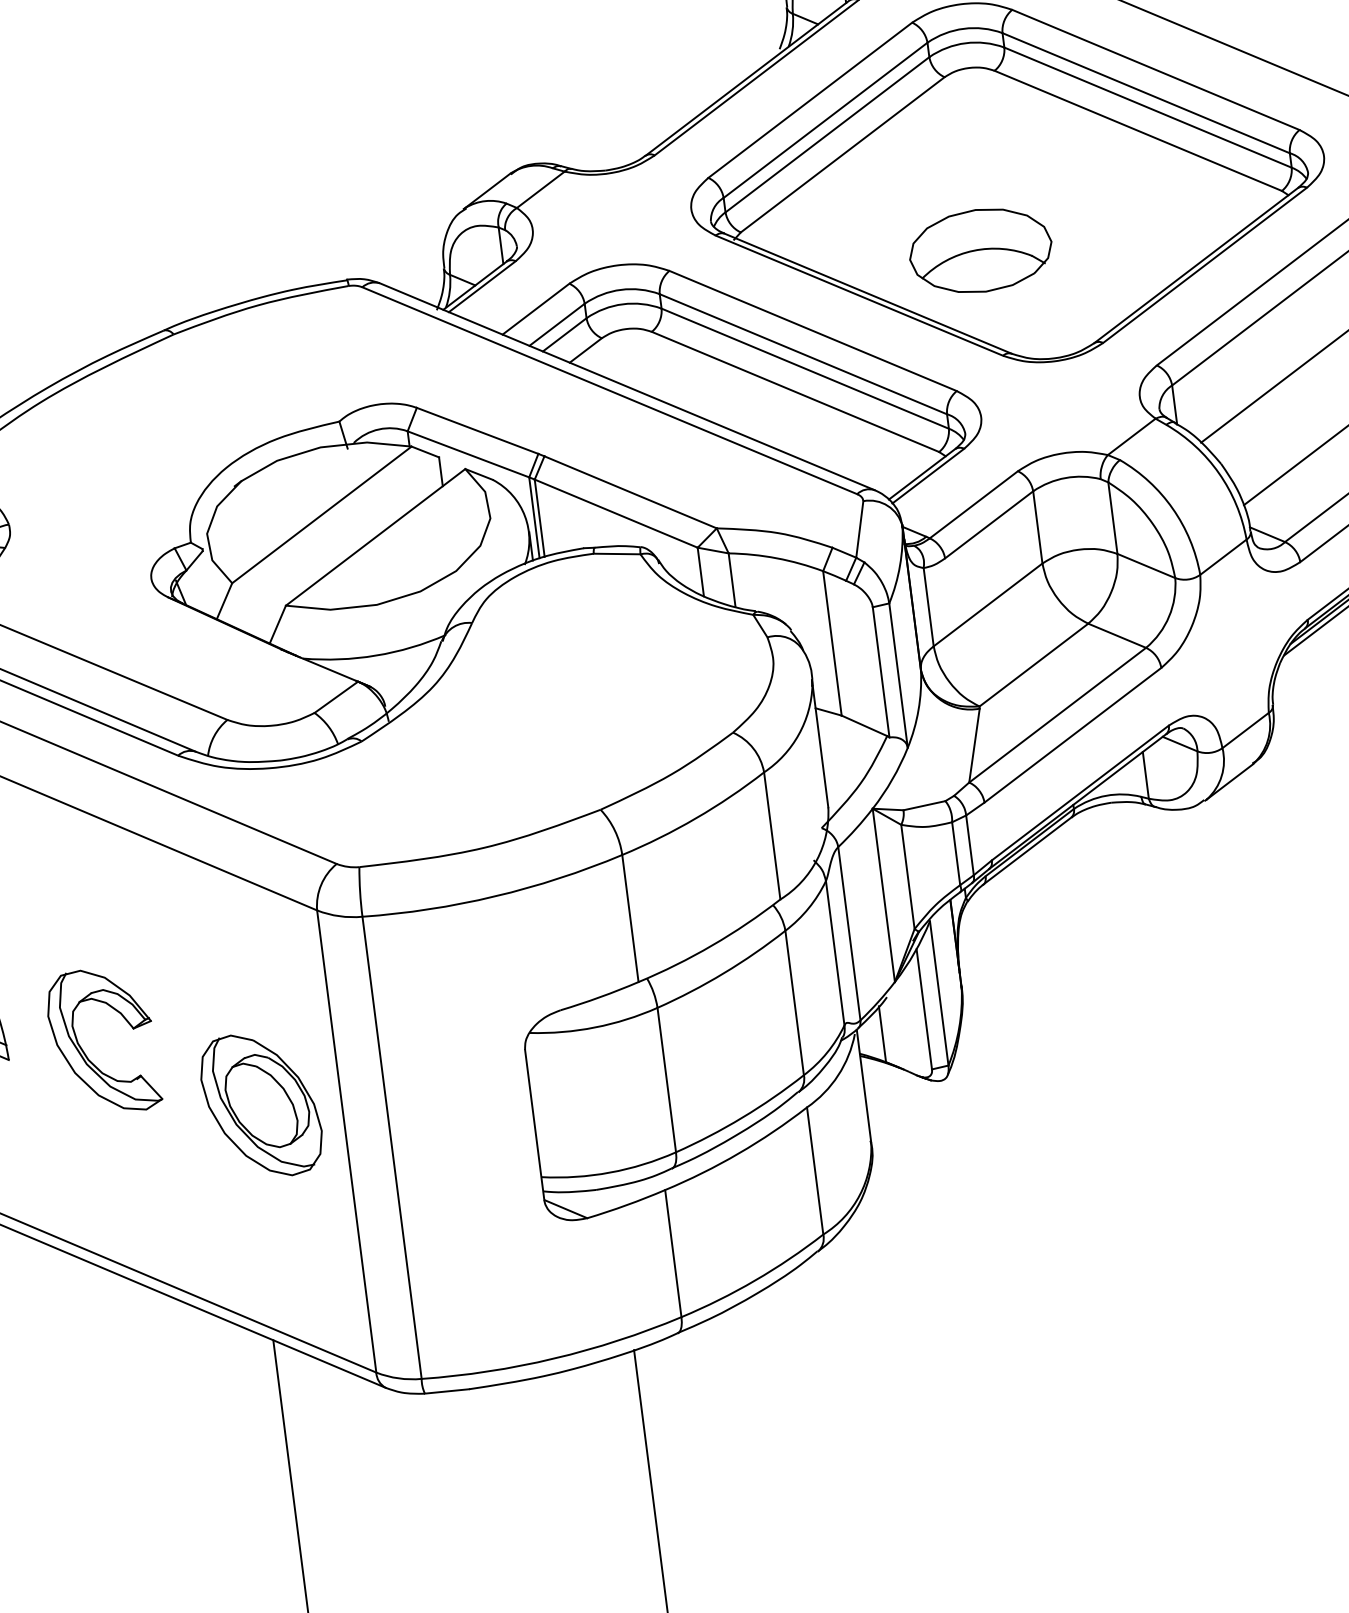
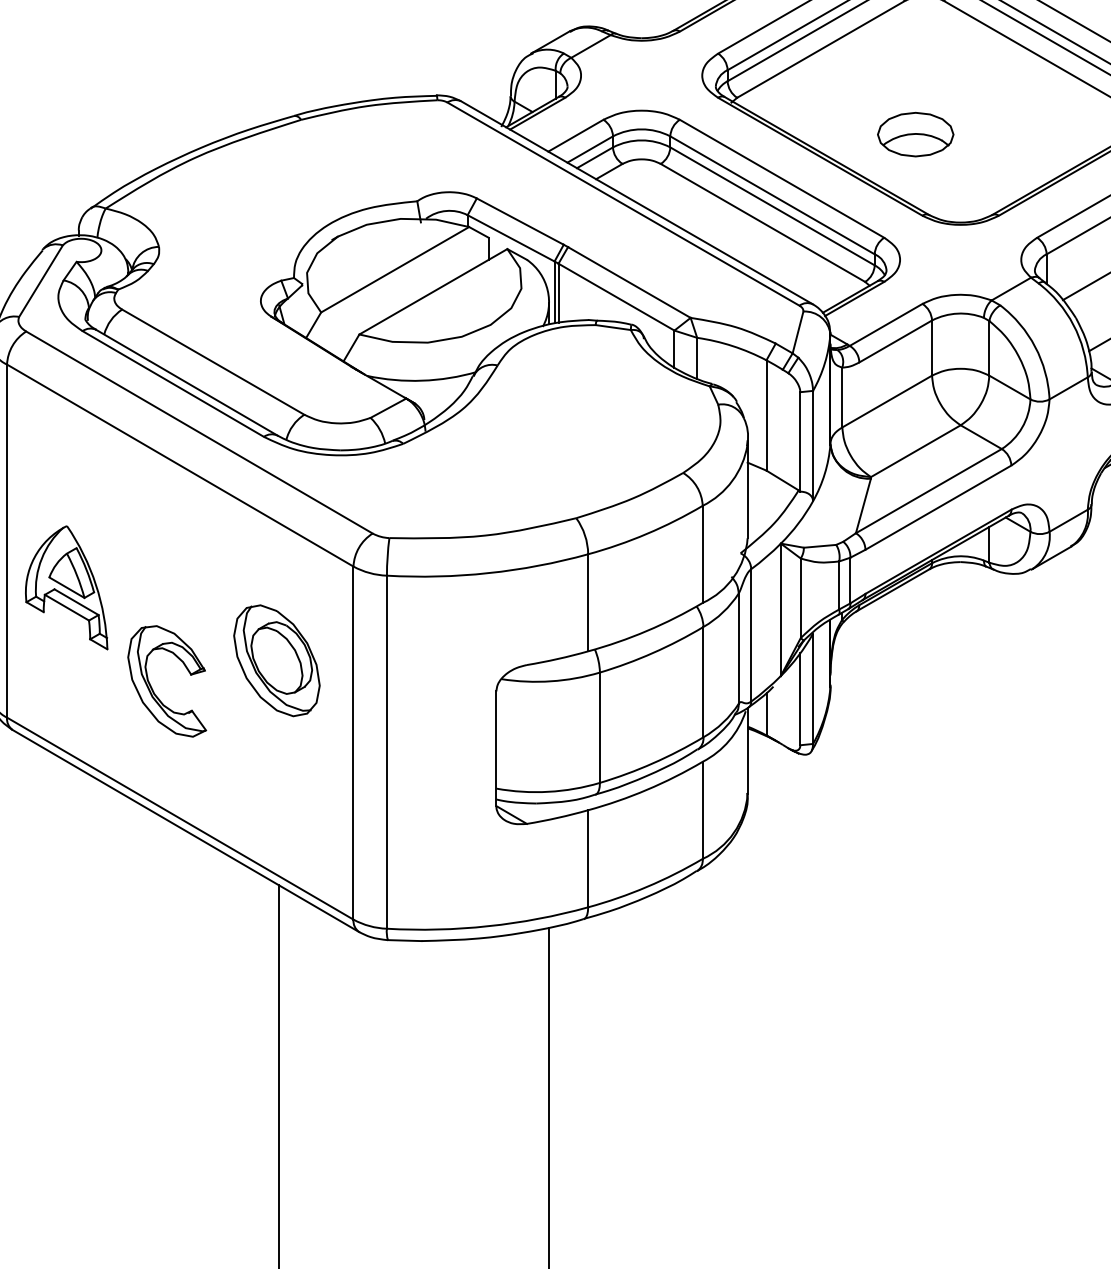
part: (980, 250) -> (915, 134), size x0.7
part: (86, 1054) -> (153, 689), moved
part: (260, 1105) -> (276, 660), moved

